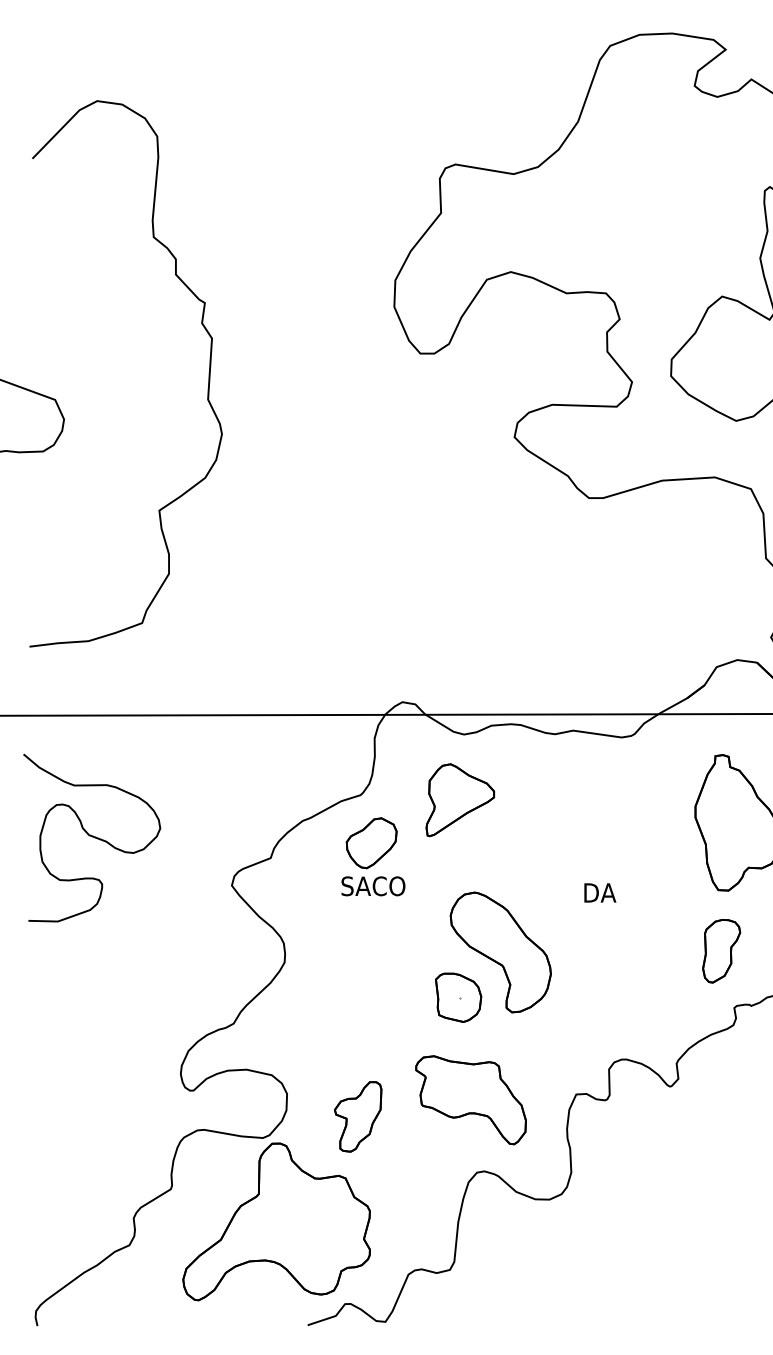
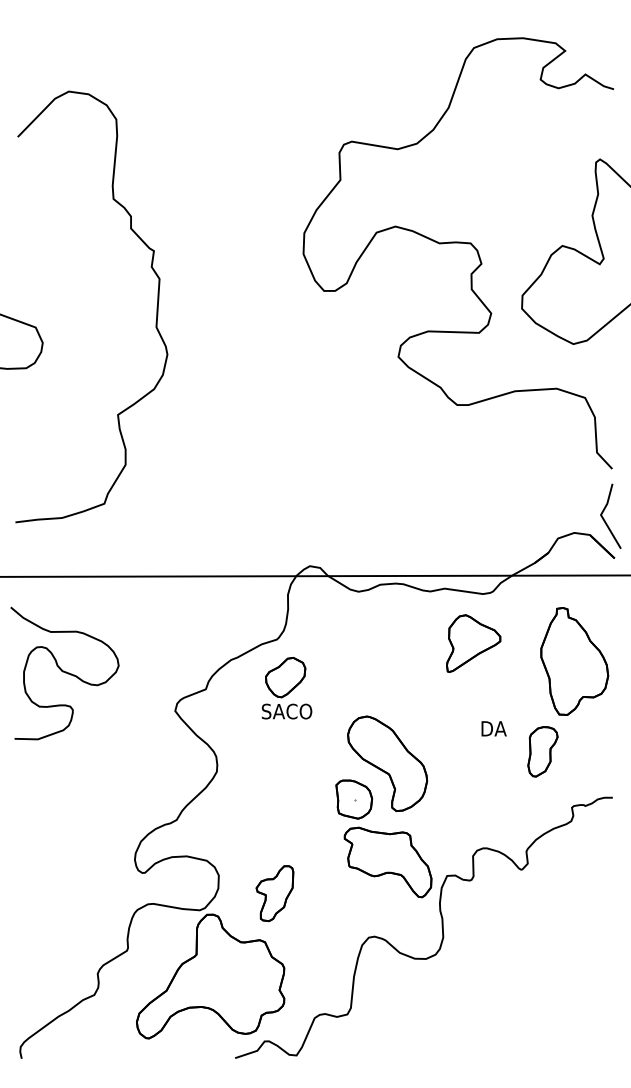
part: (460, 800) -> (473, 643), moved
text: (599, 892) -> (493, 728), moved
part: (721, 950) -> (542, 751), moved
part: (470, 1100) -> (387, 862), moved

